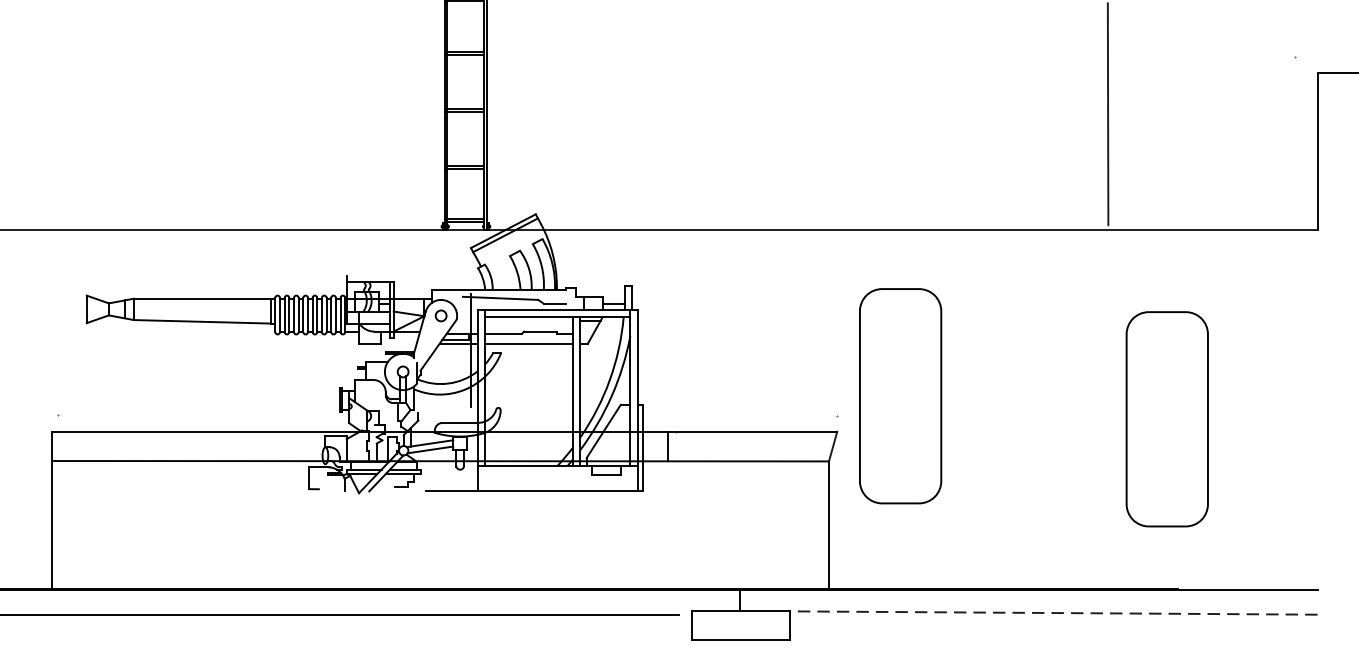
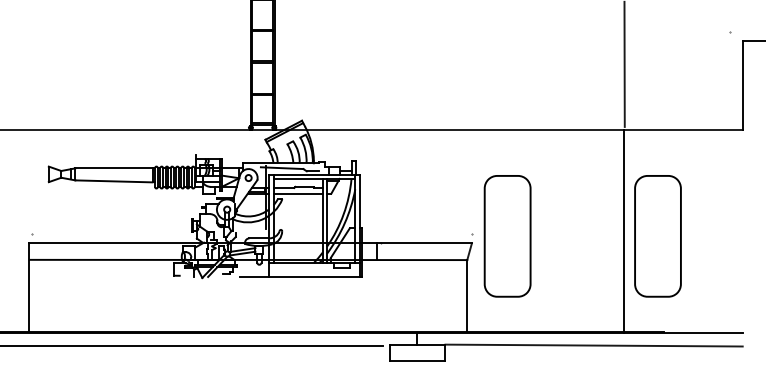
part: (900, 396) -> (507, 236), moved
line: (1107, 408) -> (624, 230), added
line: (1054, 612) -> (594, 345), dashed -> solid

